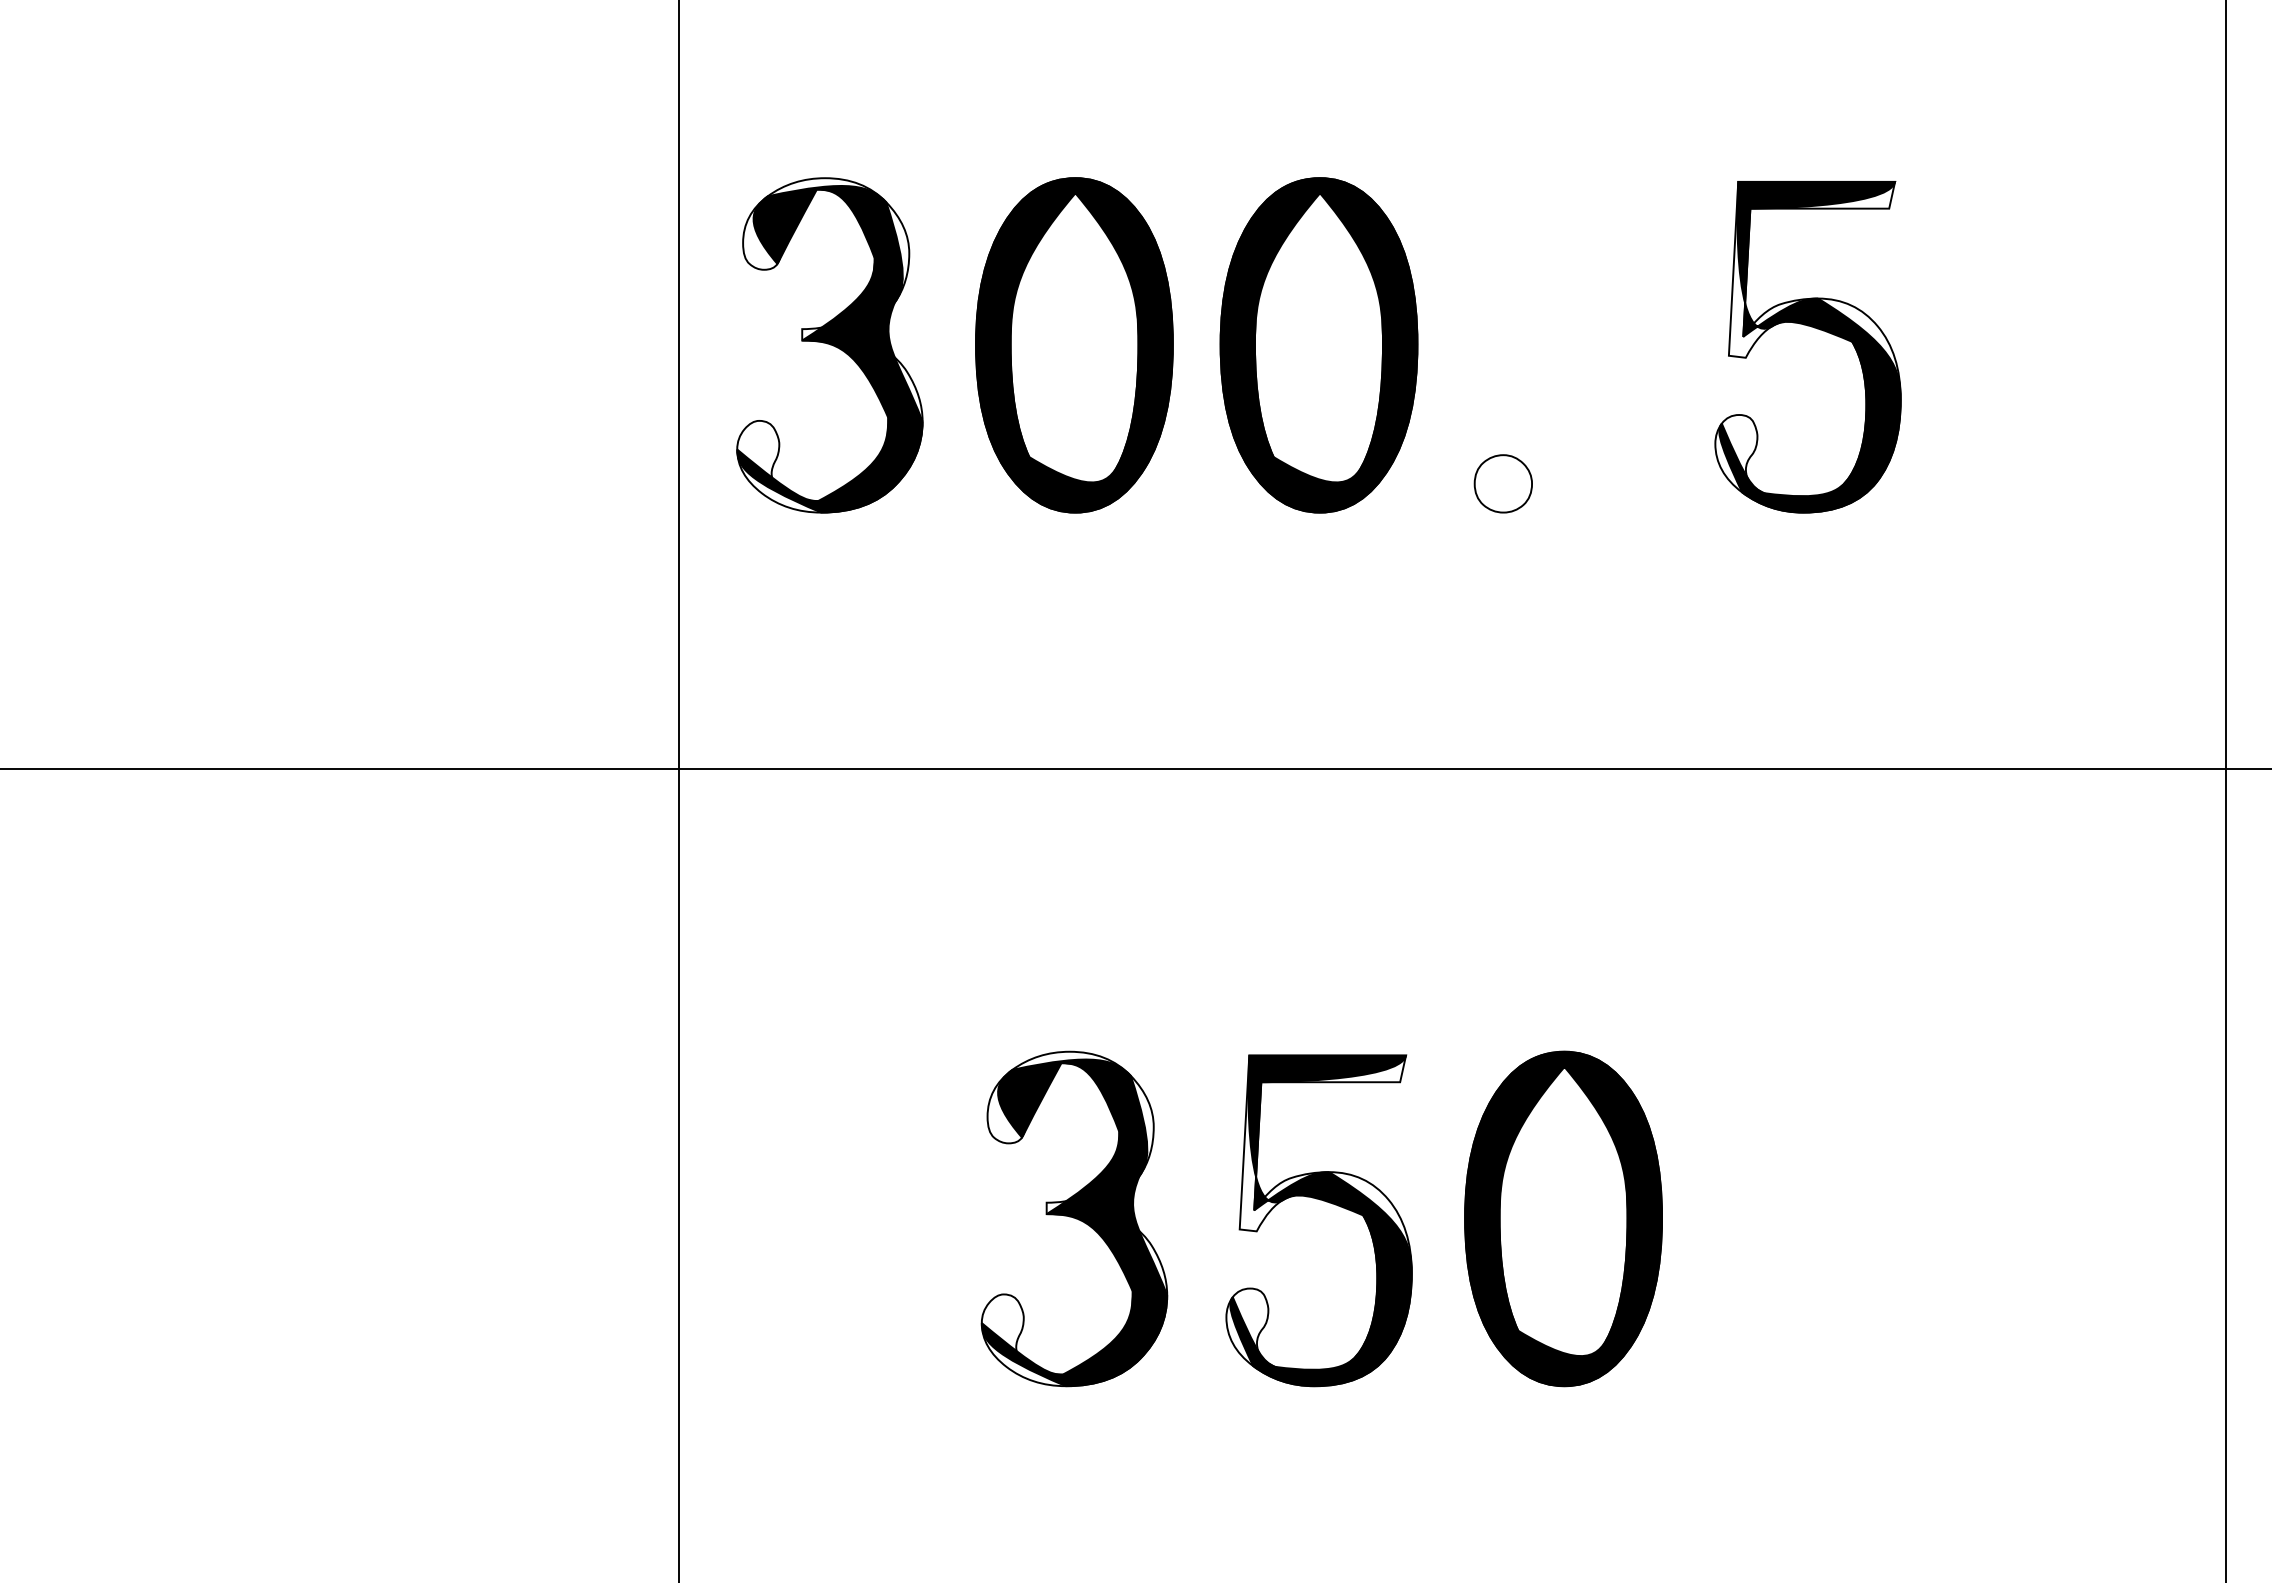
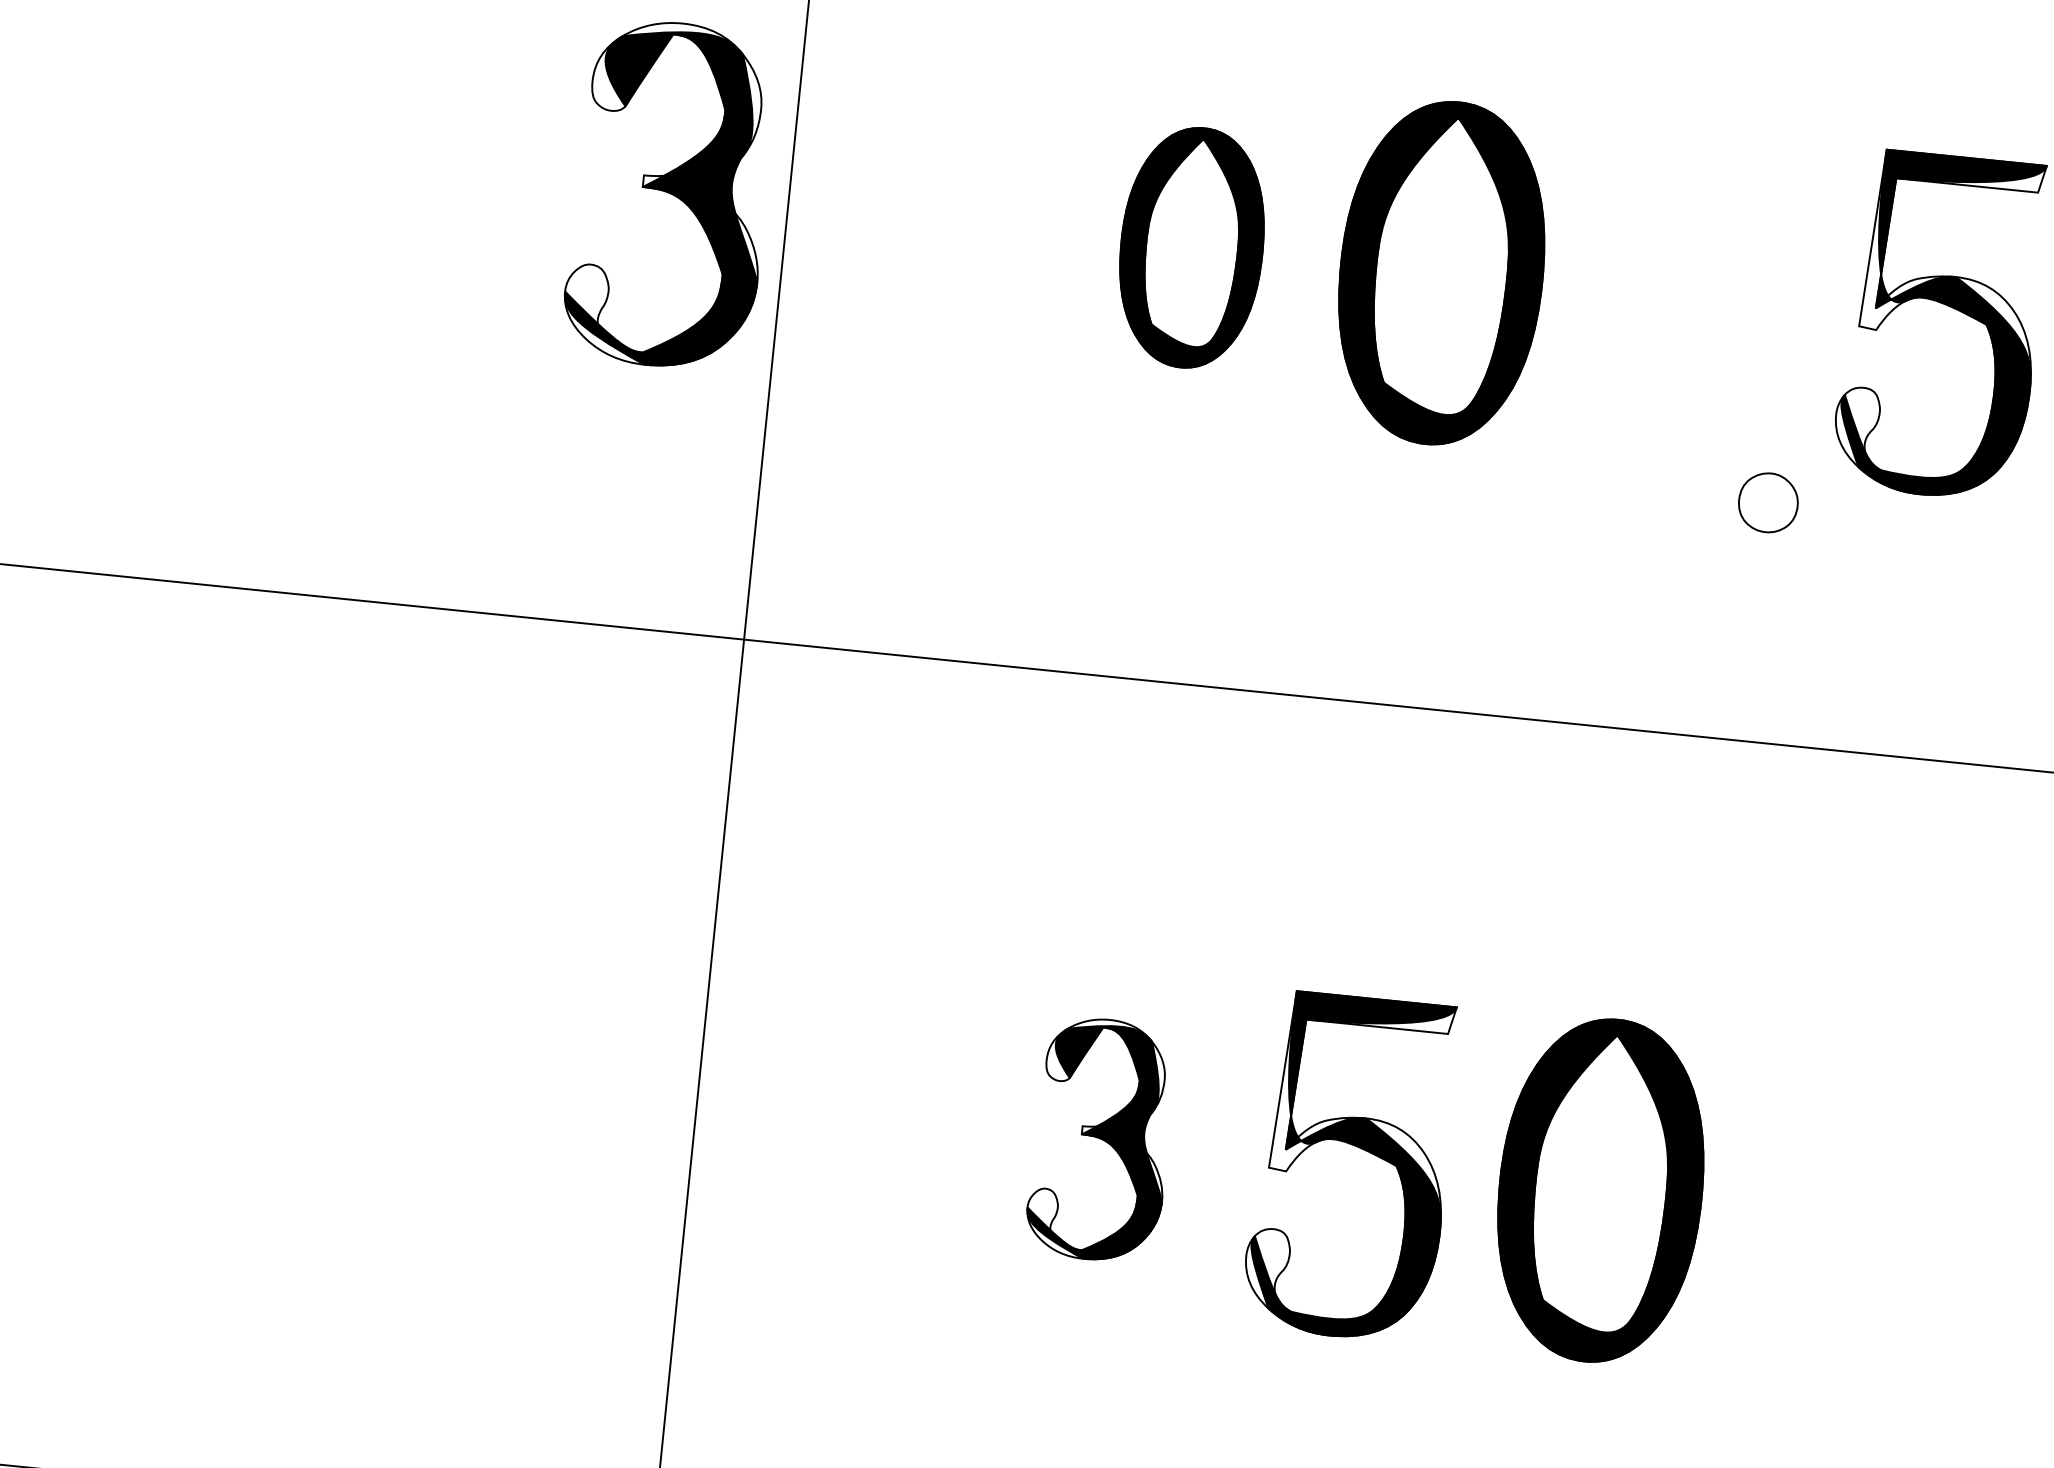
part: (829, 345) -> (670, 194), moved
part: (1074, 345) -> (1191, 247), size x0.7
part: (1502, 483) -> (1767, 502), moved
part: (1074, 1218) -> (1101, 1139), size x0.7

